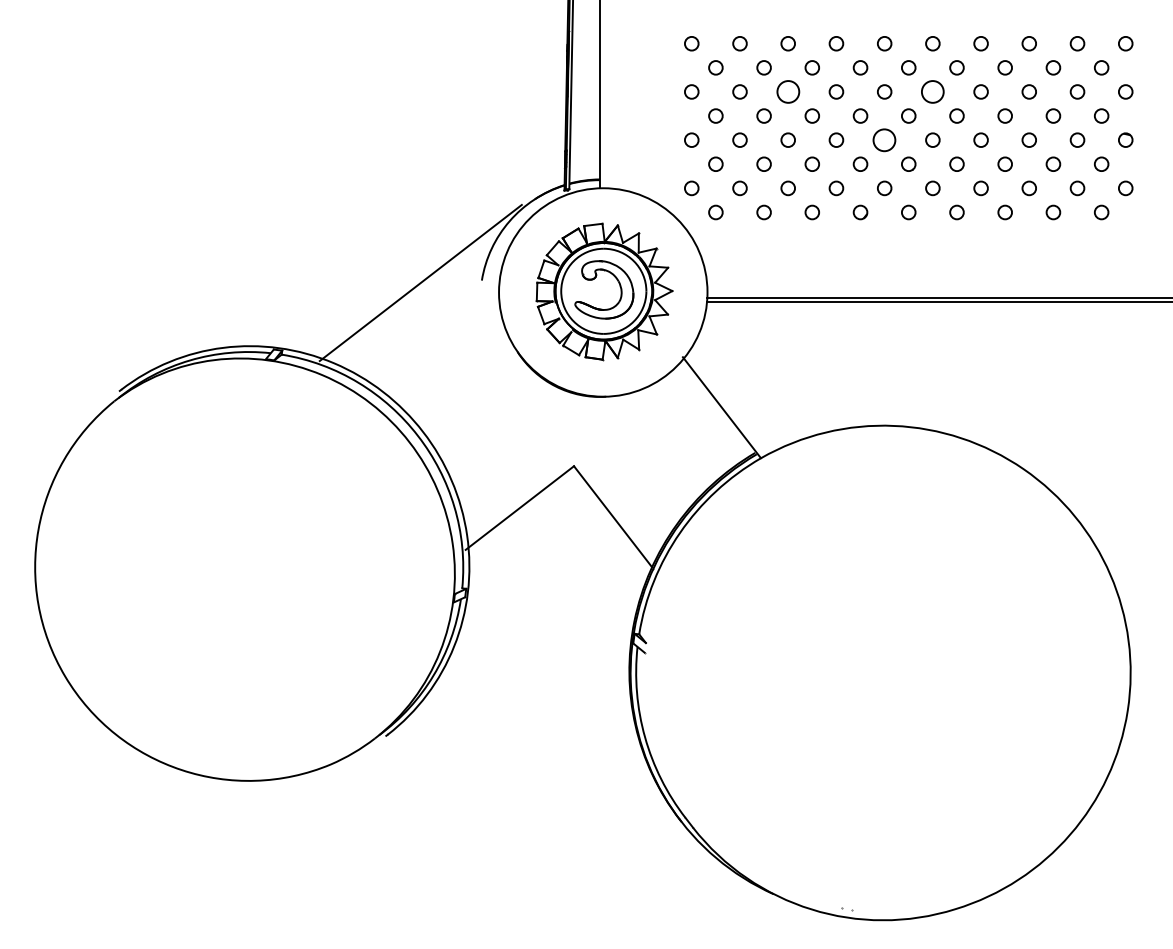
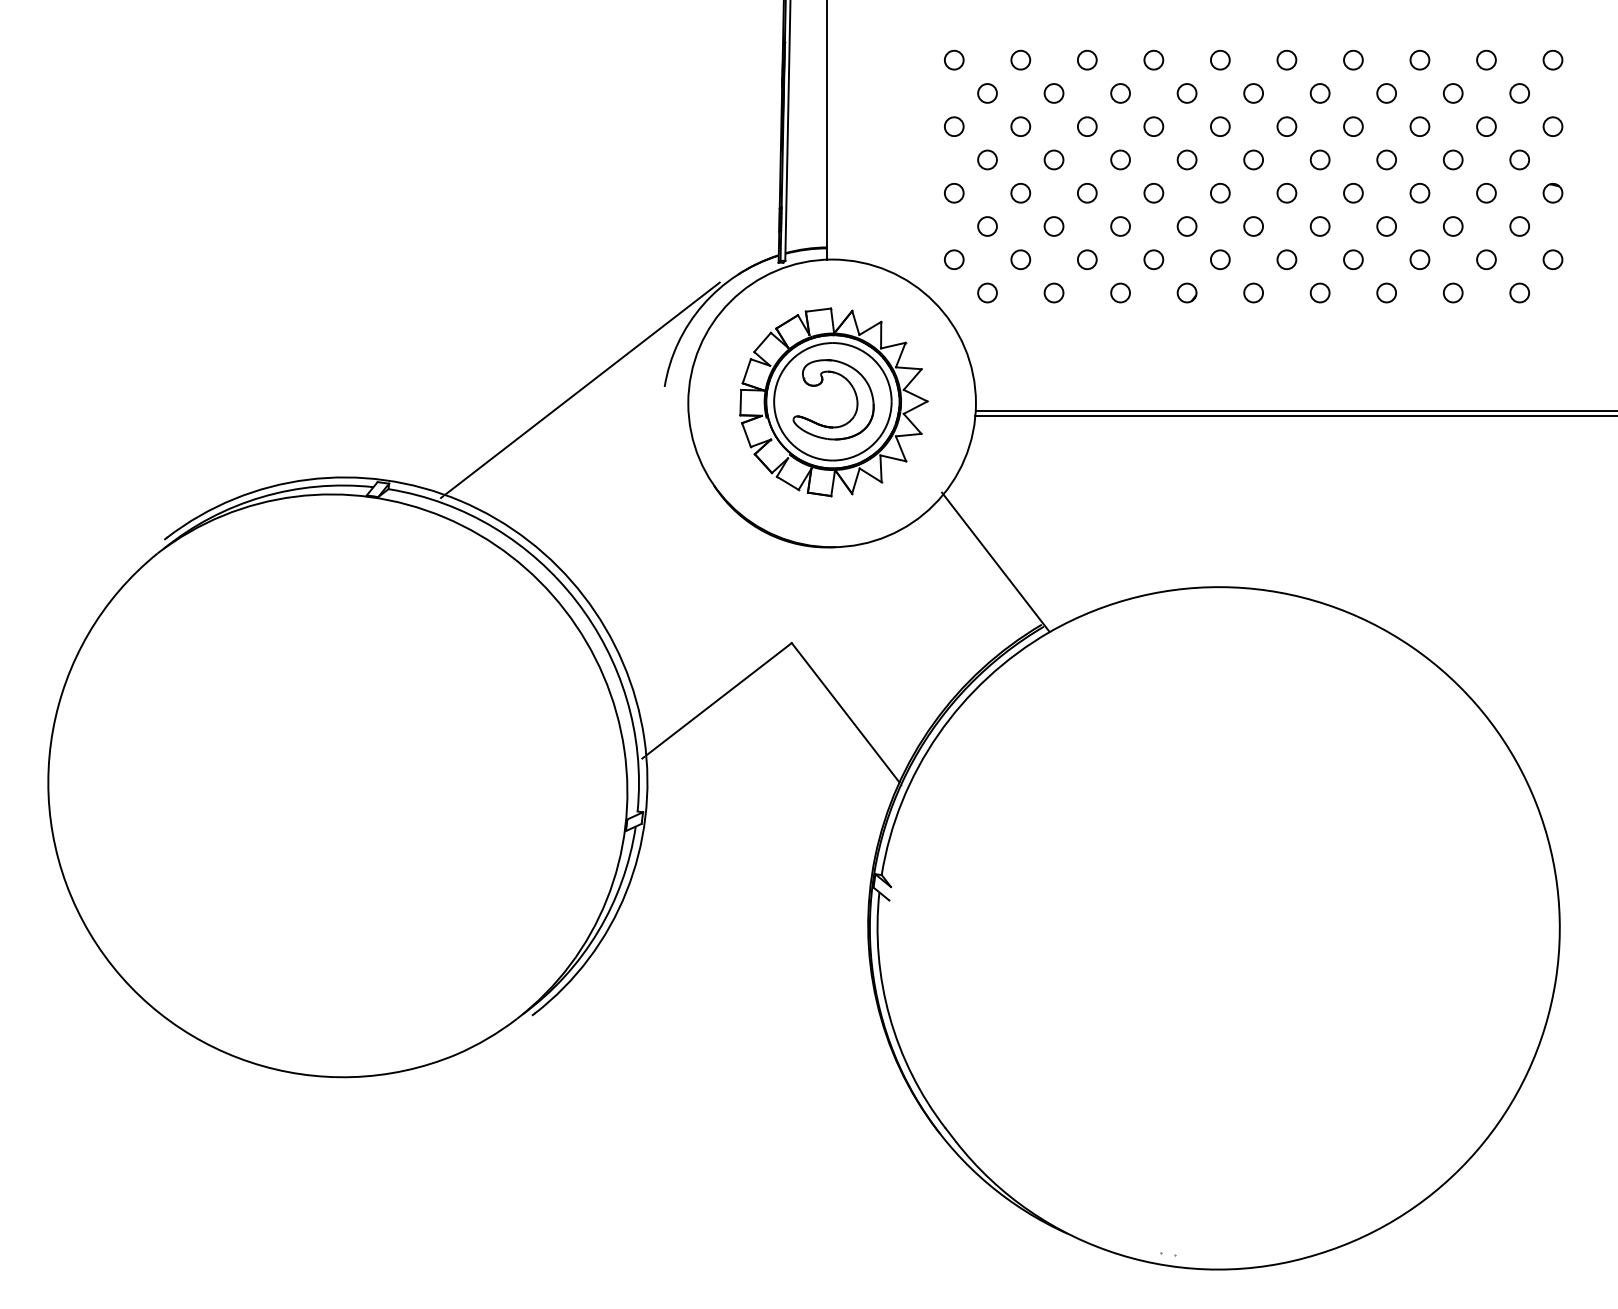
circle: (787, 91) -> (1086, 126), size x0.62
circle: (932, 91) -> (1286, 126), size x0.62
circle: (884, 139) -> (1220, 192), size x0.62

